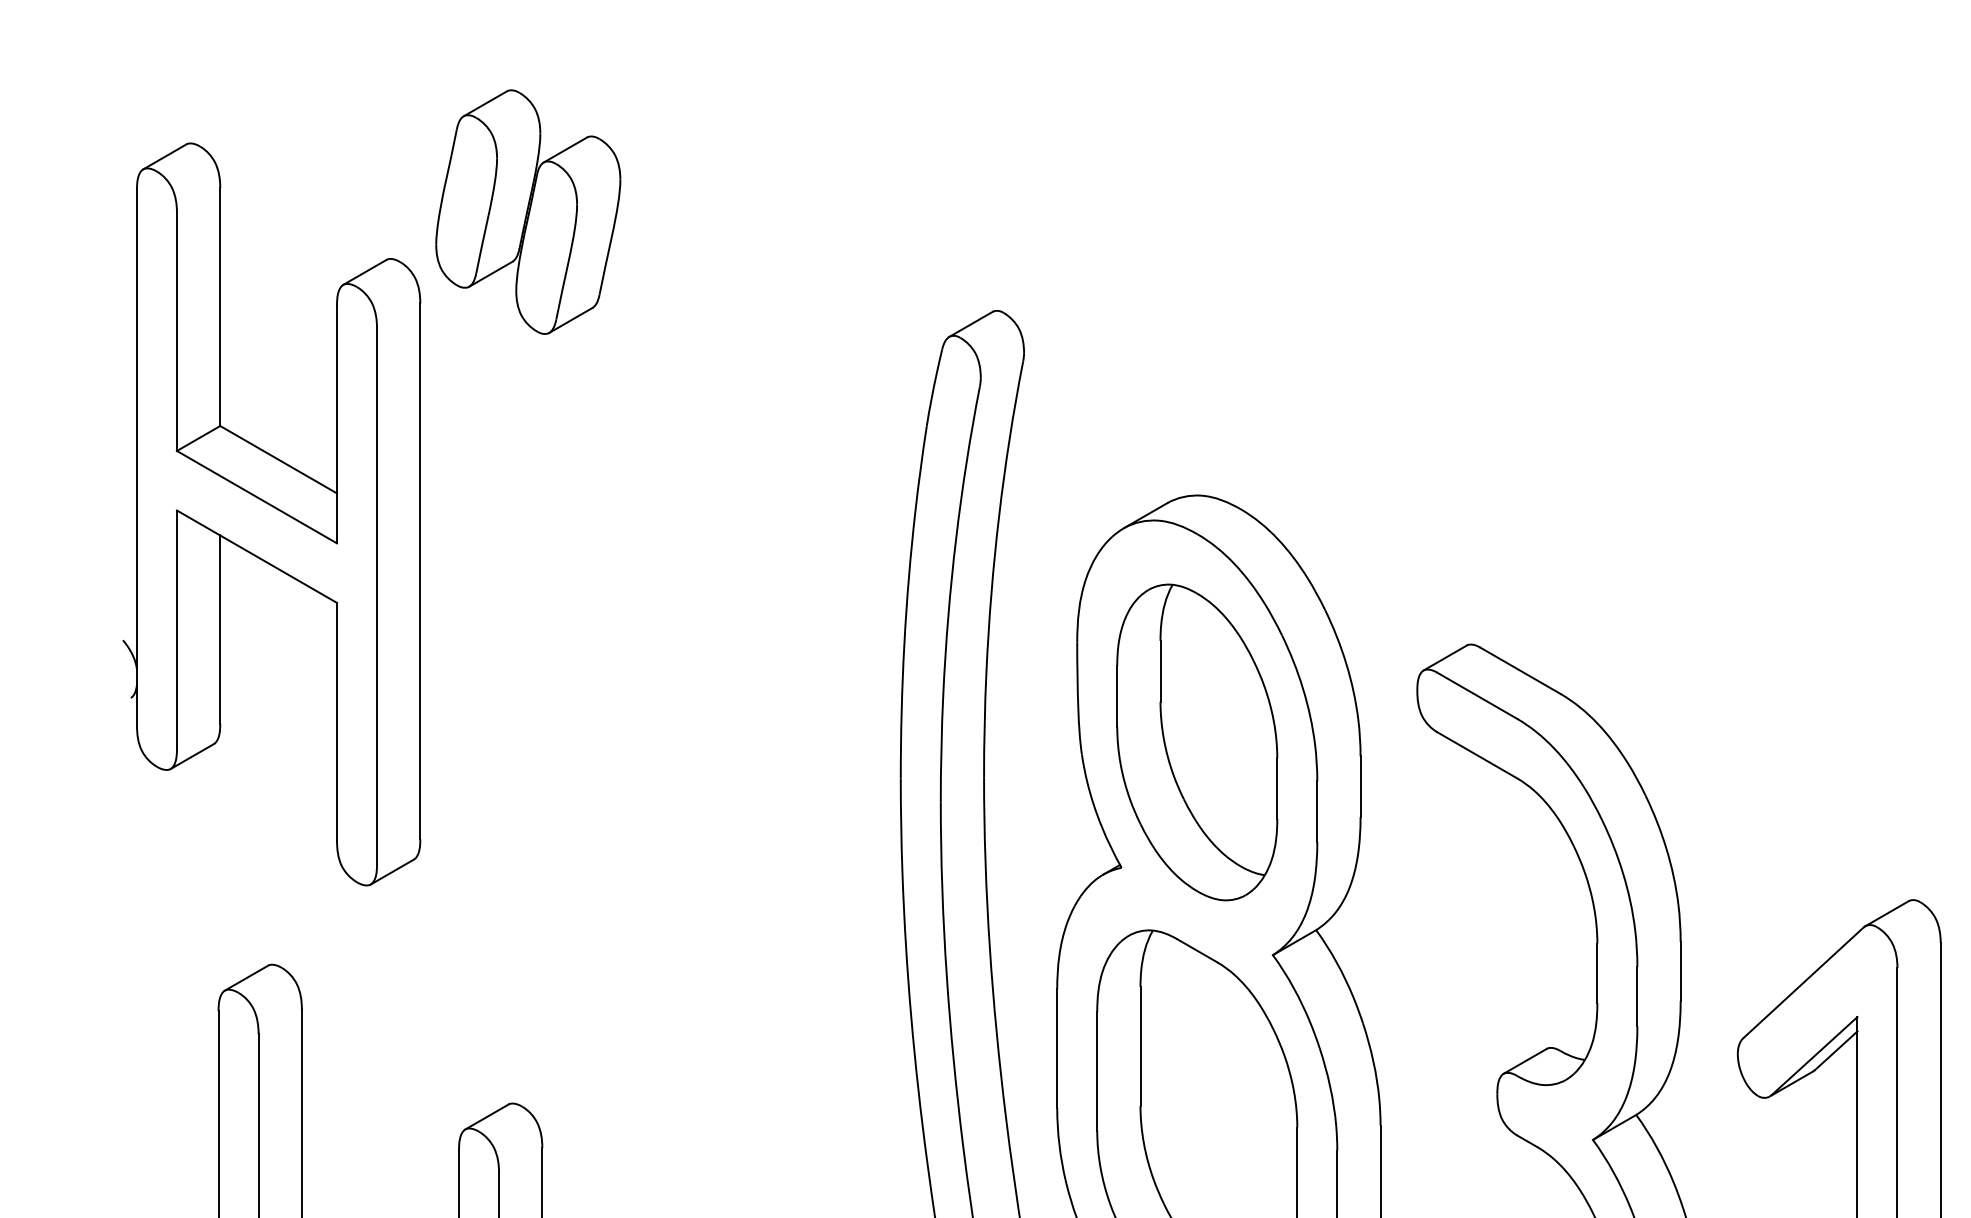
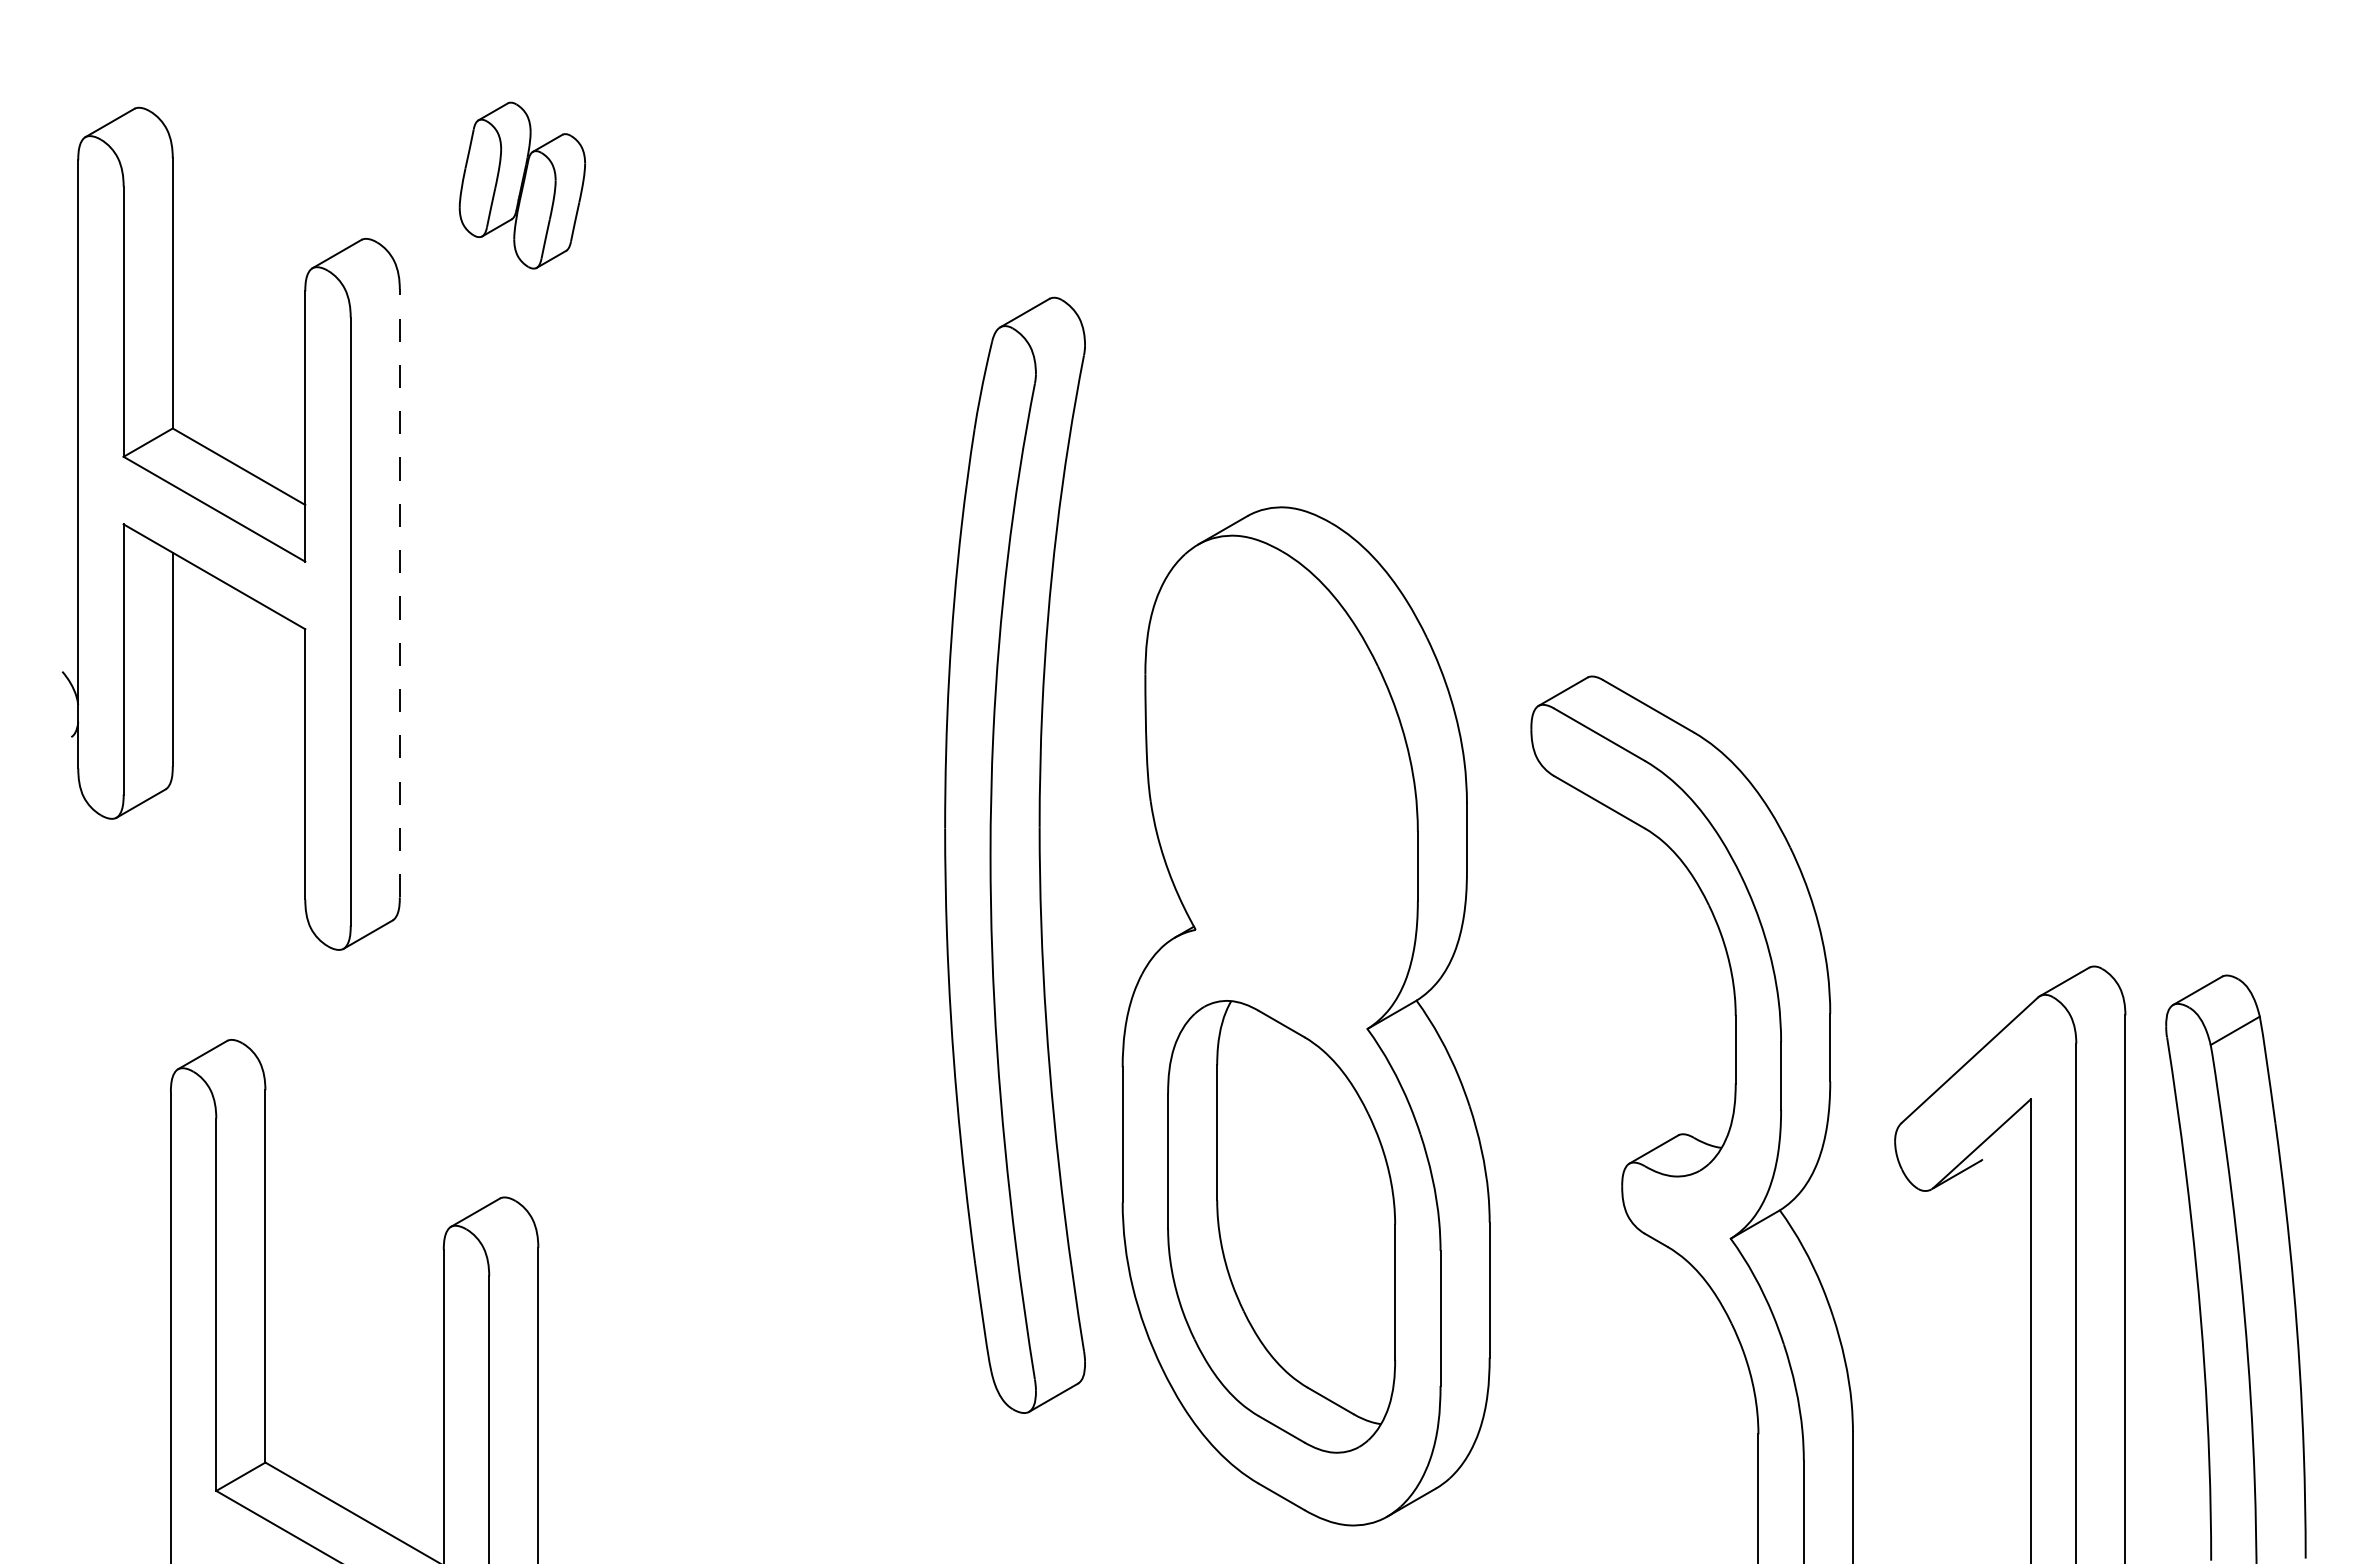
part: (528, 211) -> (522, 185), size x0.6
line: (420, 571) -> (399, 593), solid -> dashed
part: (1197, 742) -> (1281, 787), removed
line: (1835, 1050) -> (2006, 1137), removed

